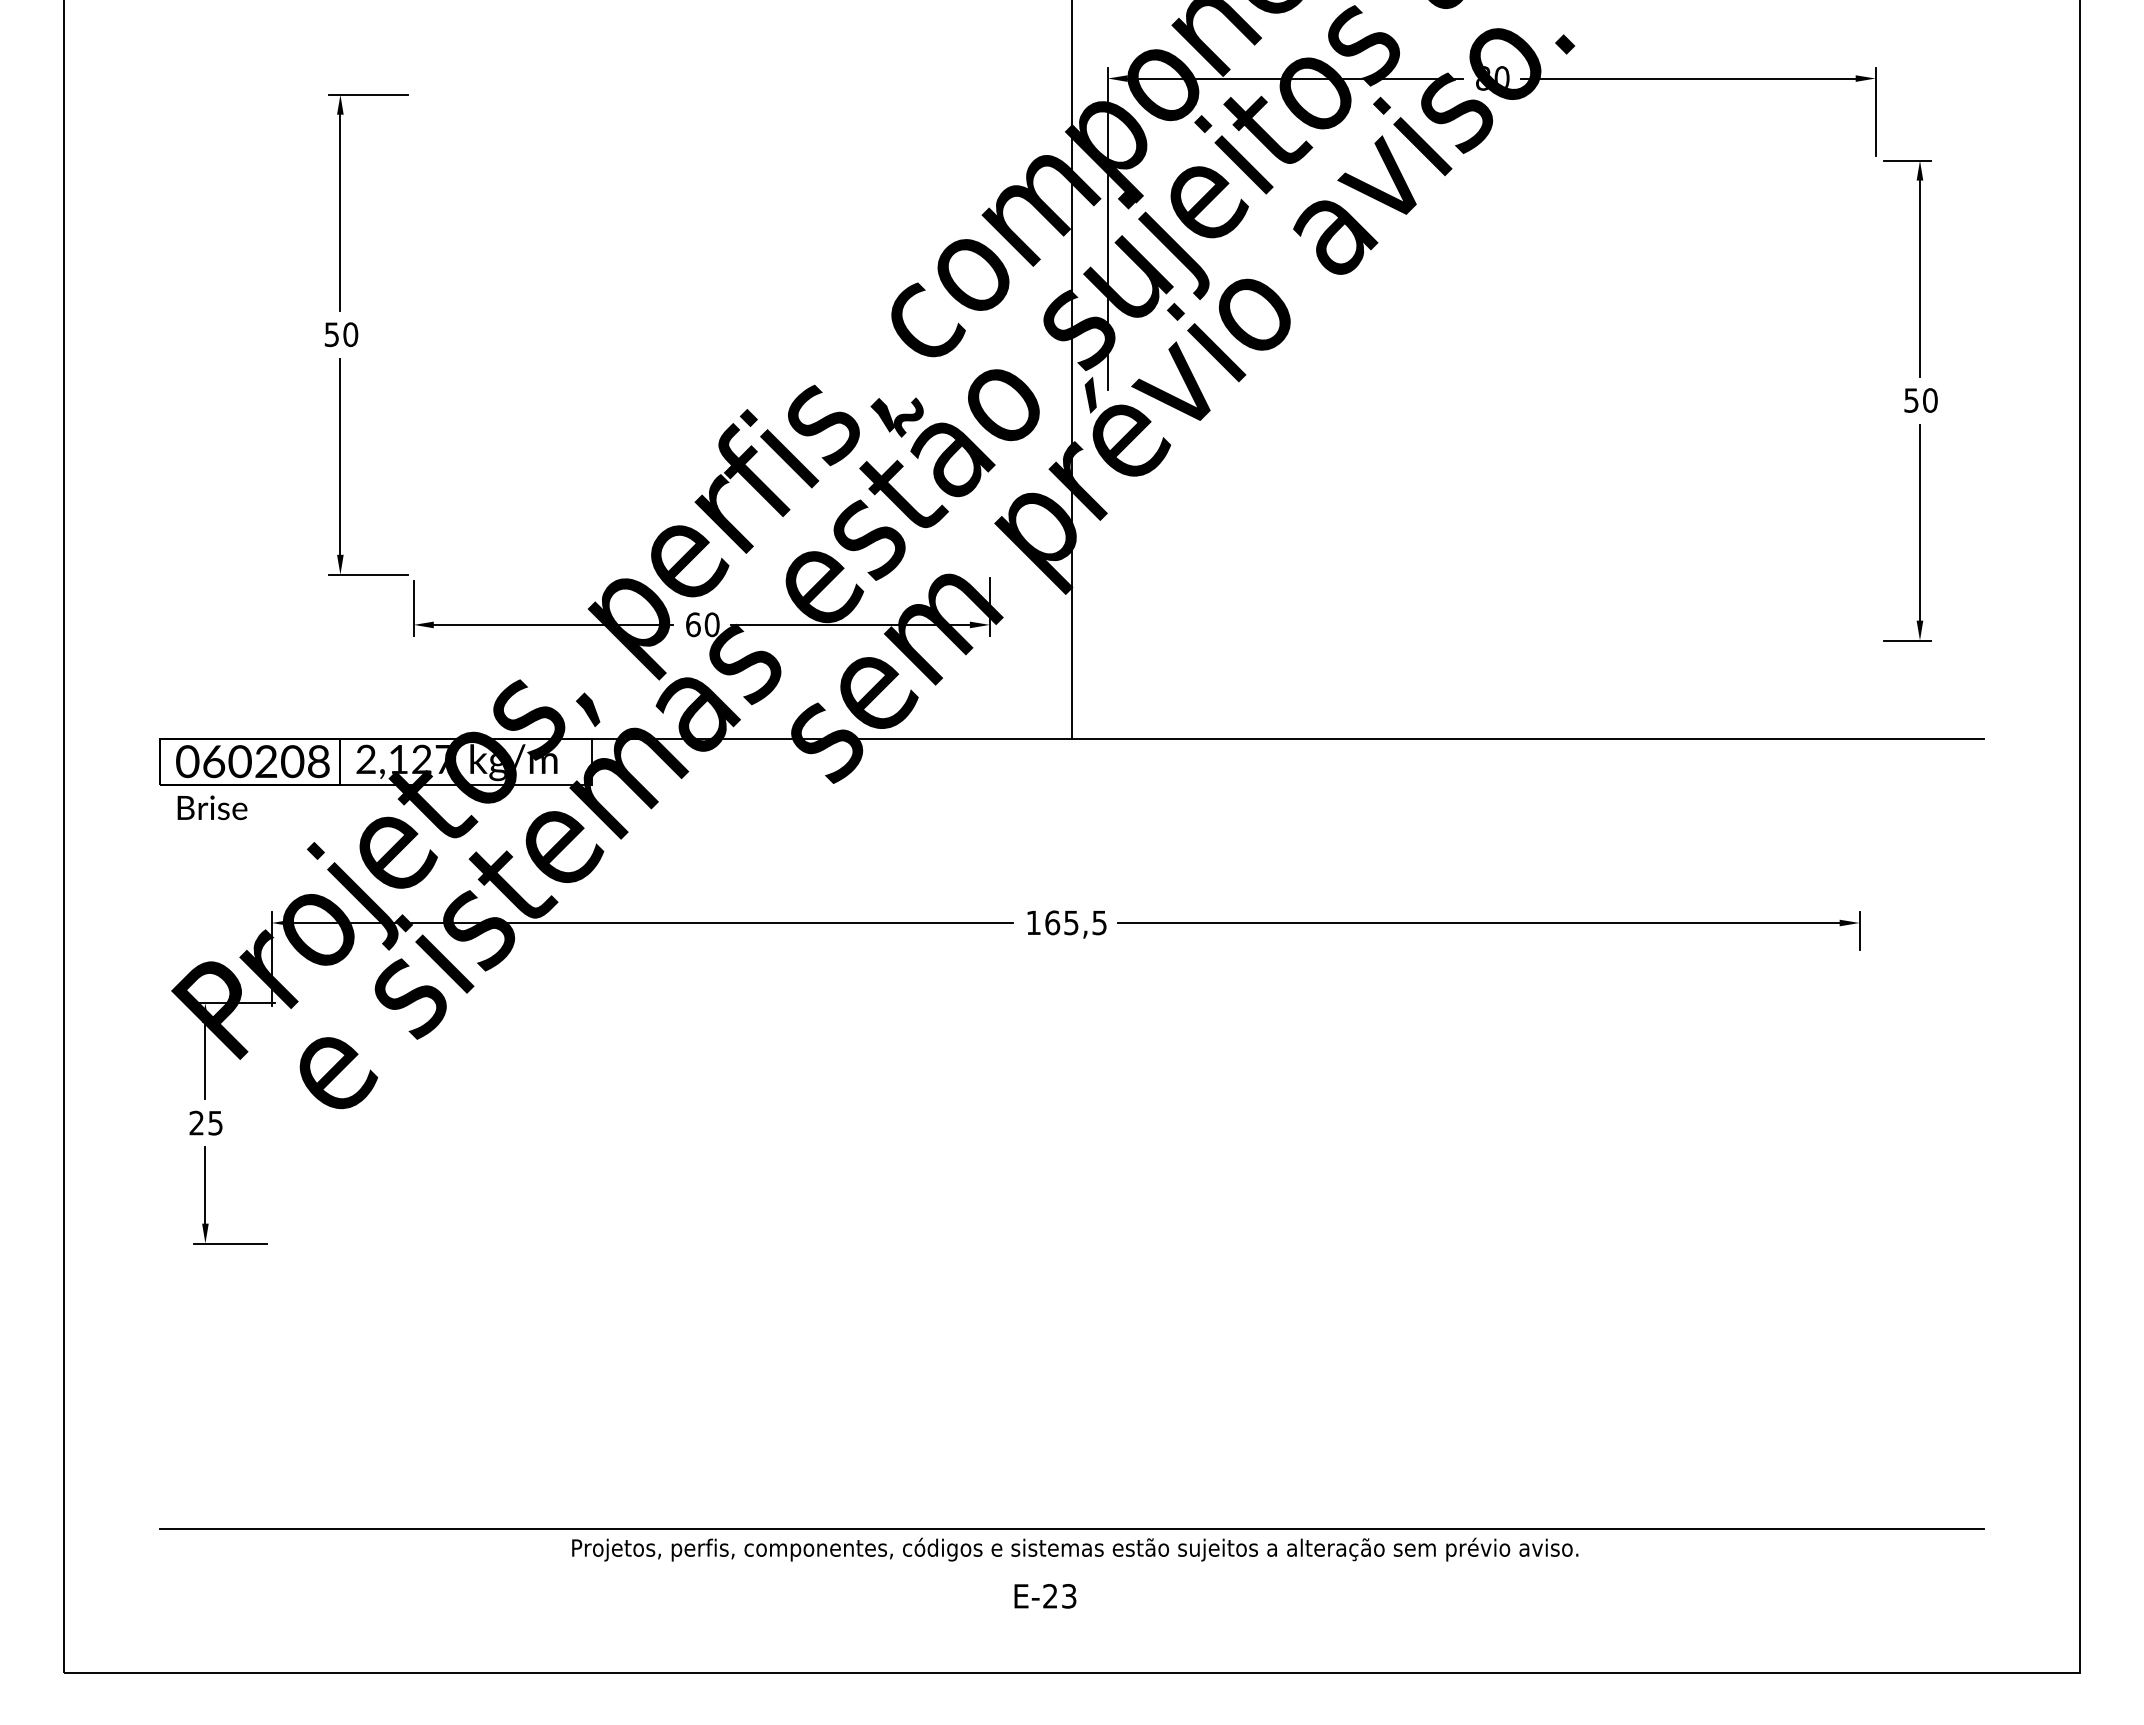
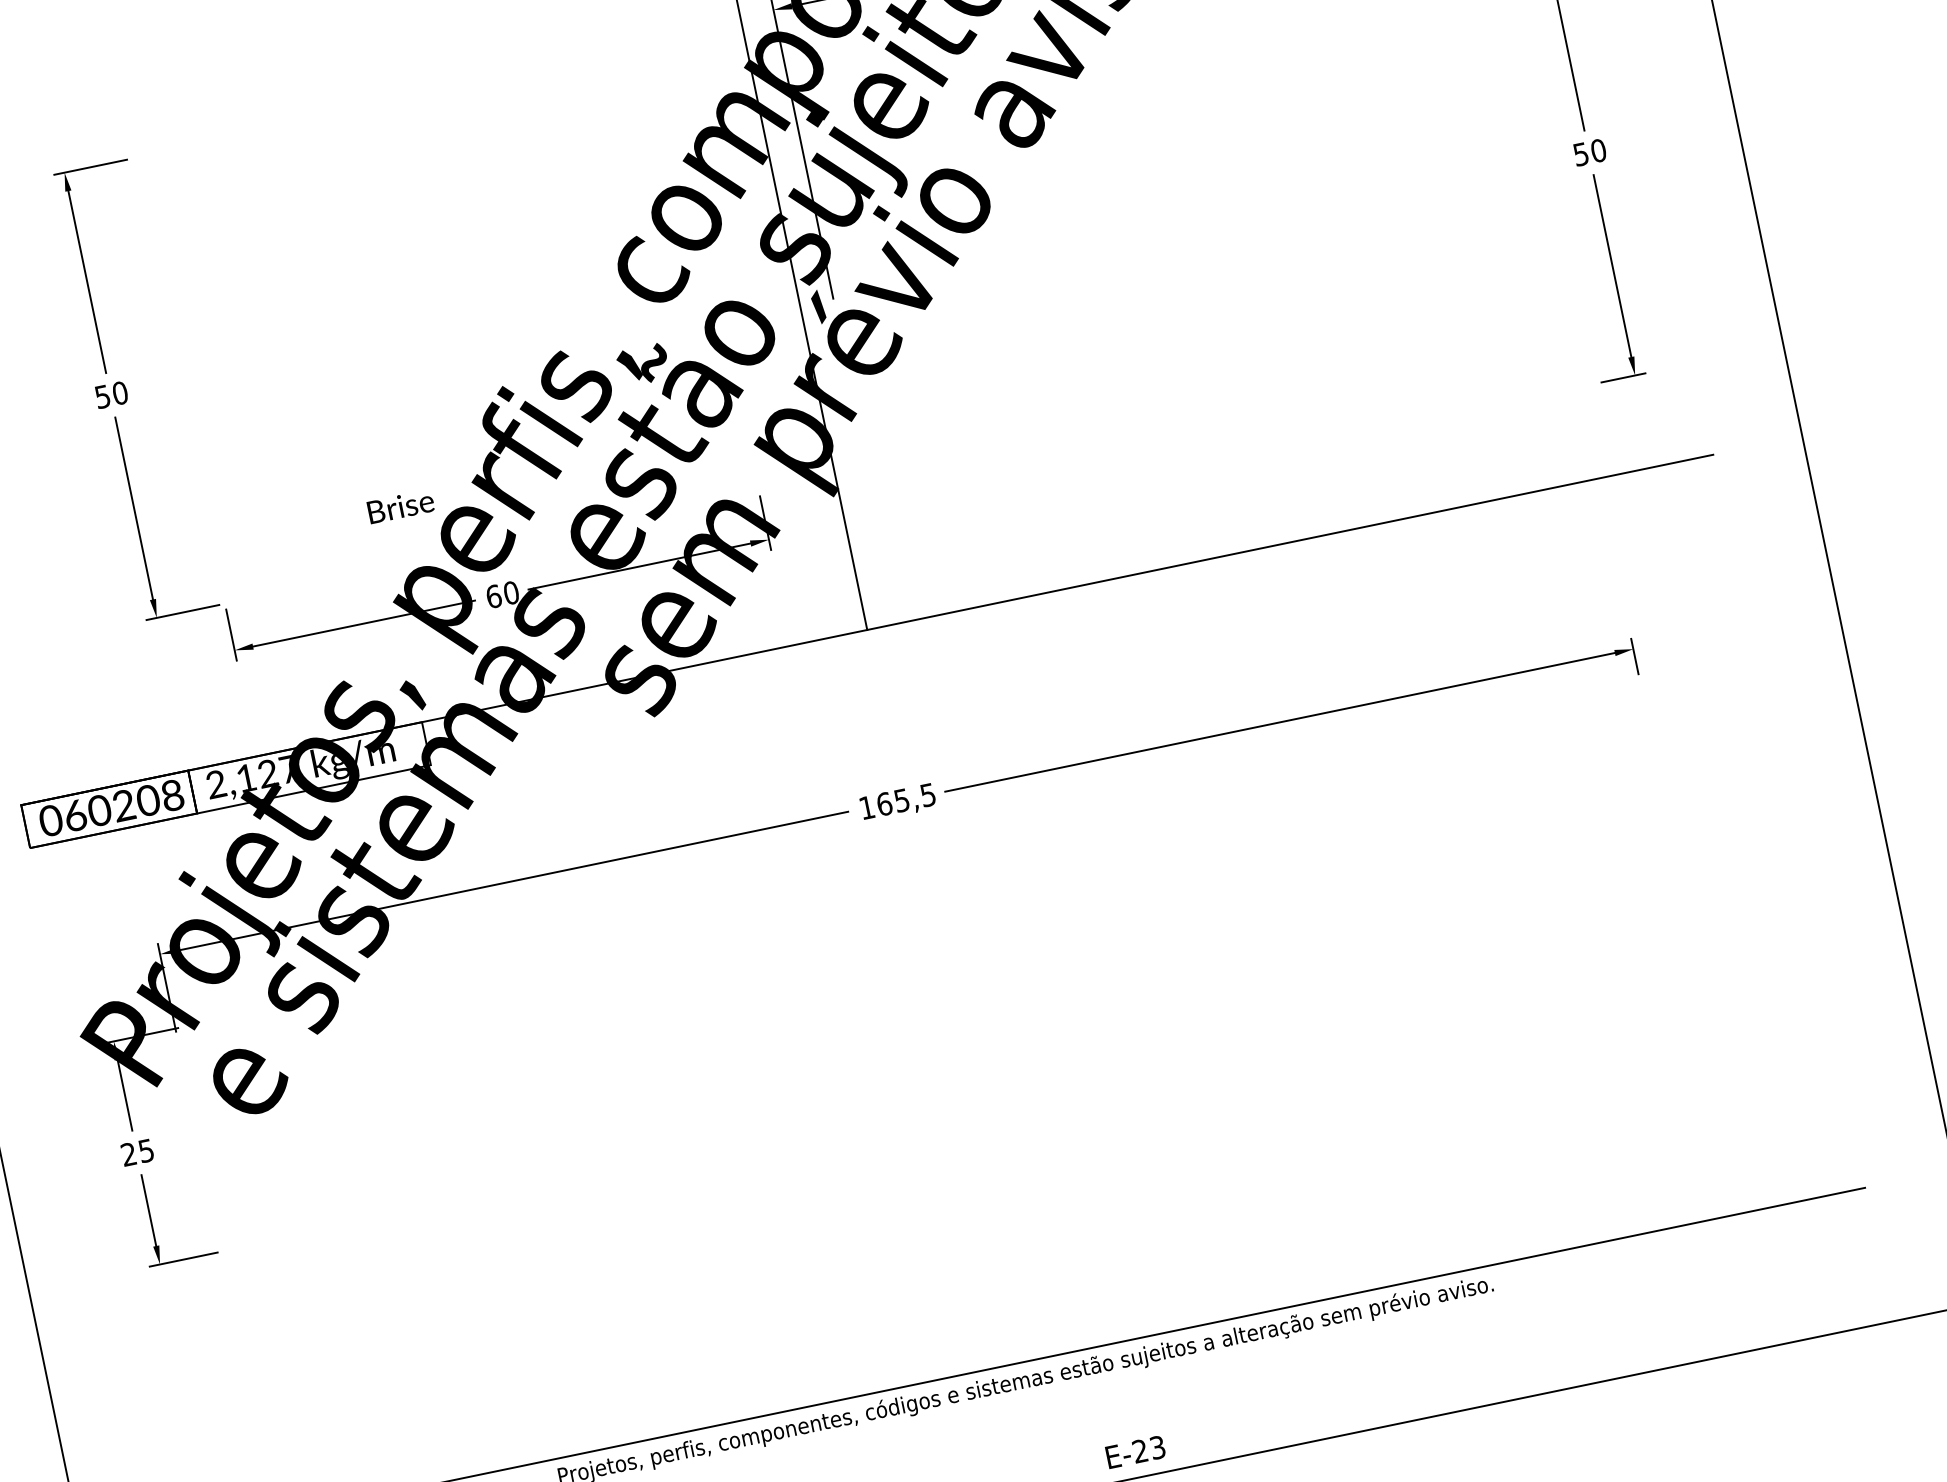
text: (212, 807) -> (400, 506), moved
text: (1045, 1596) -> (1135, 1452), moved

